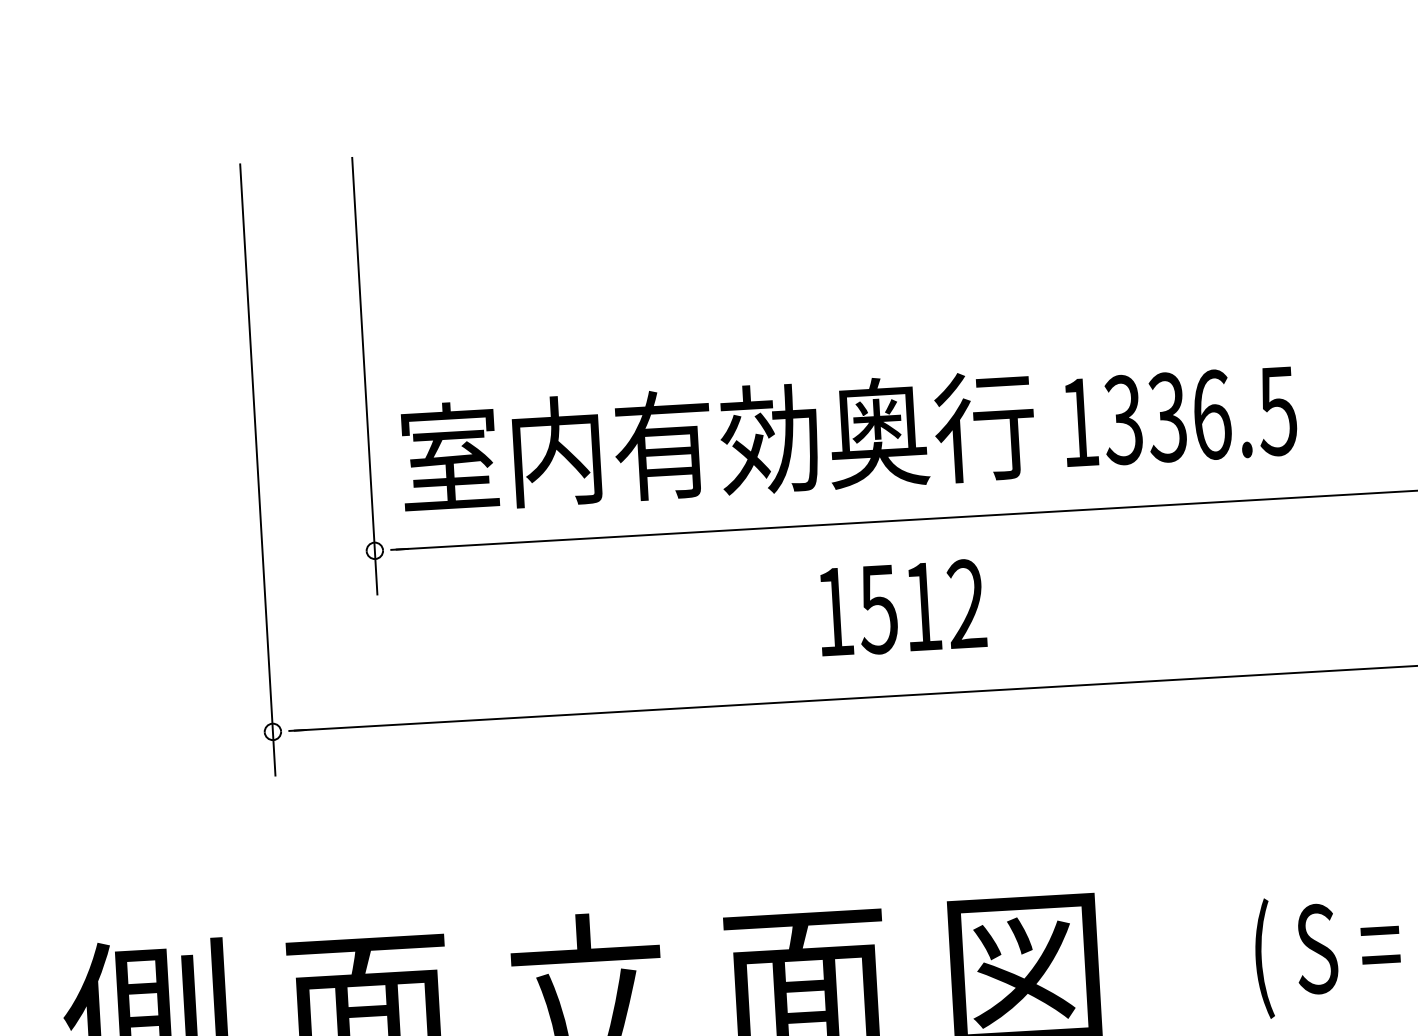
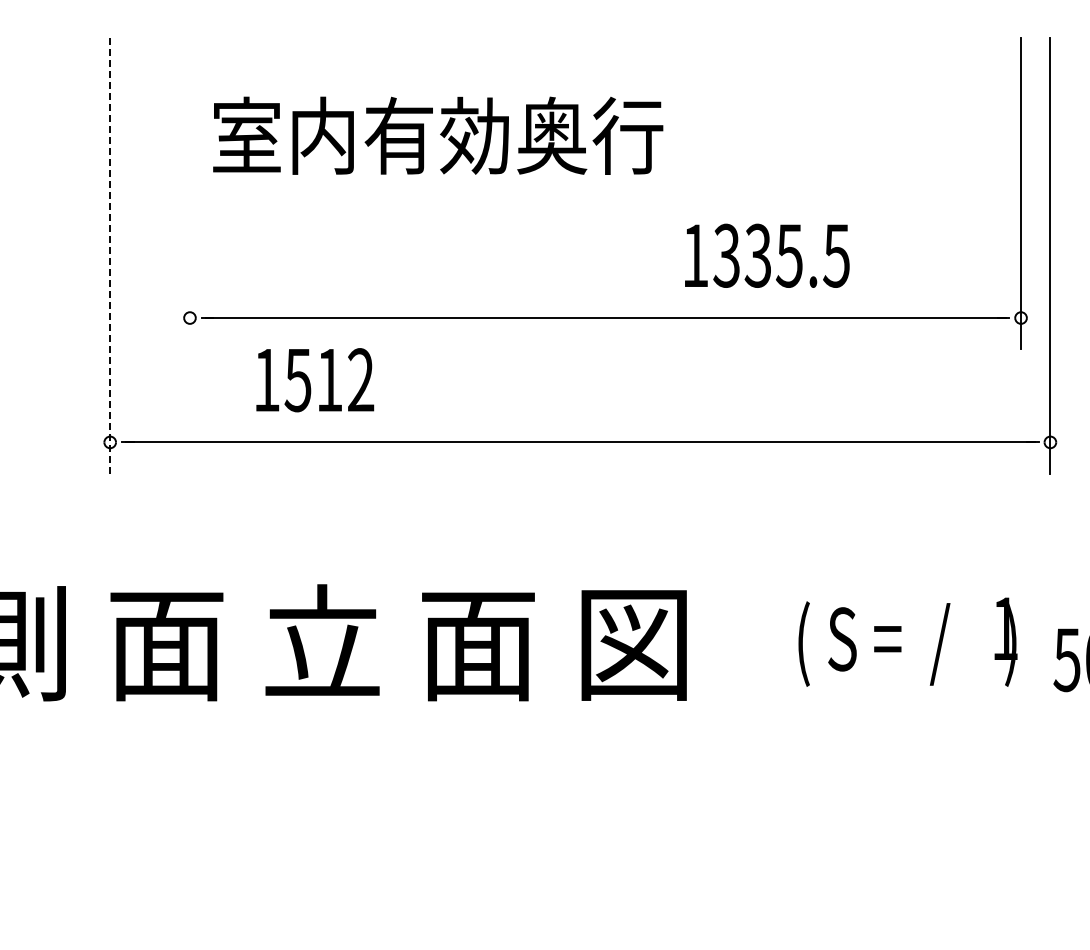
line: (364, 375) -> (189, 193), removed
text: (1211, 414) -> (789, 255), 1336.5 -> 1335.5
text: (718, 441) -> (438, 135), moved
line: (258, 469) -> (110, 255), solid -> dashed
text: (902, 608) -> (315, 380), moved

